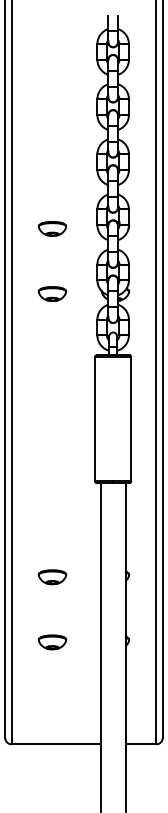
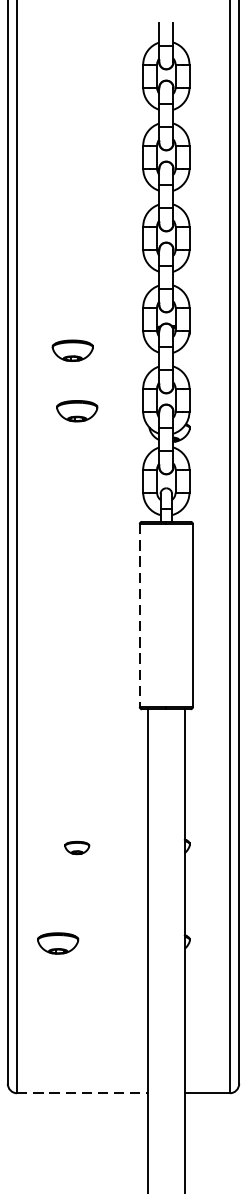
part: (52, 228) -> (72, 350), moved
part: (52, 293) -> (77, 410), moved
line: (95, 419) -> (140, 616), solid -> dashed
part: (52, 577) -> (77, 848), size x0.6
part: (52, 642) -> (58, 943), moved
line: (56, 744) -> (83, 1093), solid -> dashed

